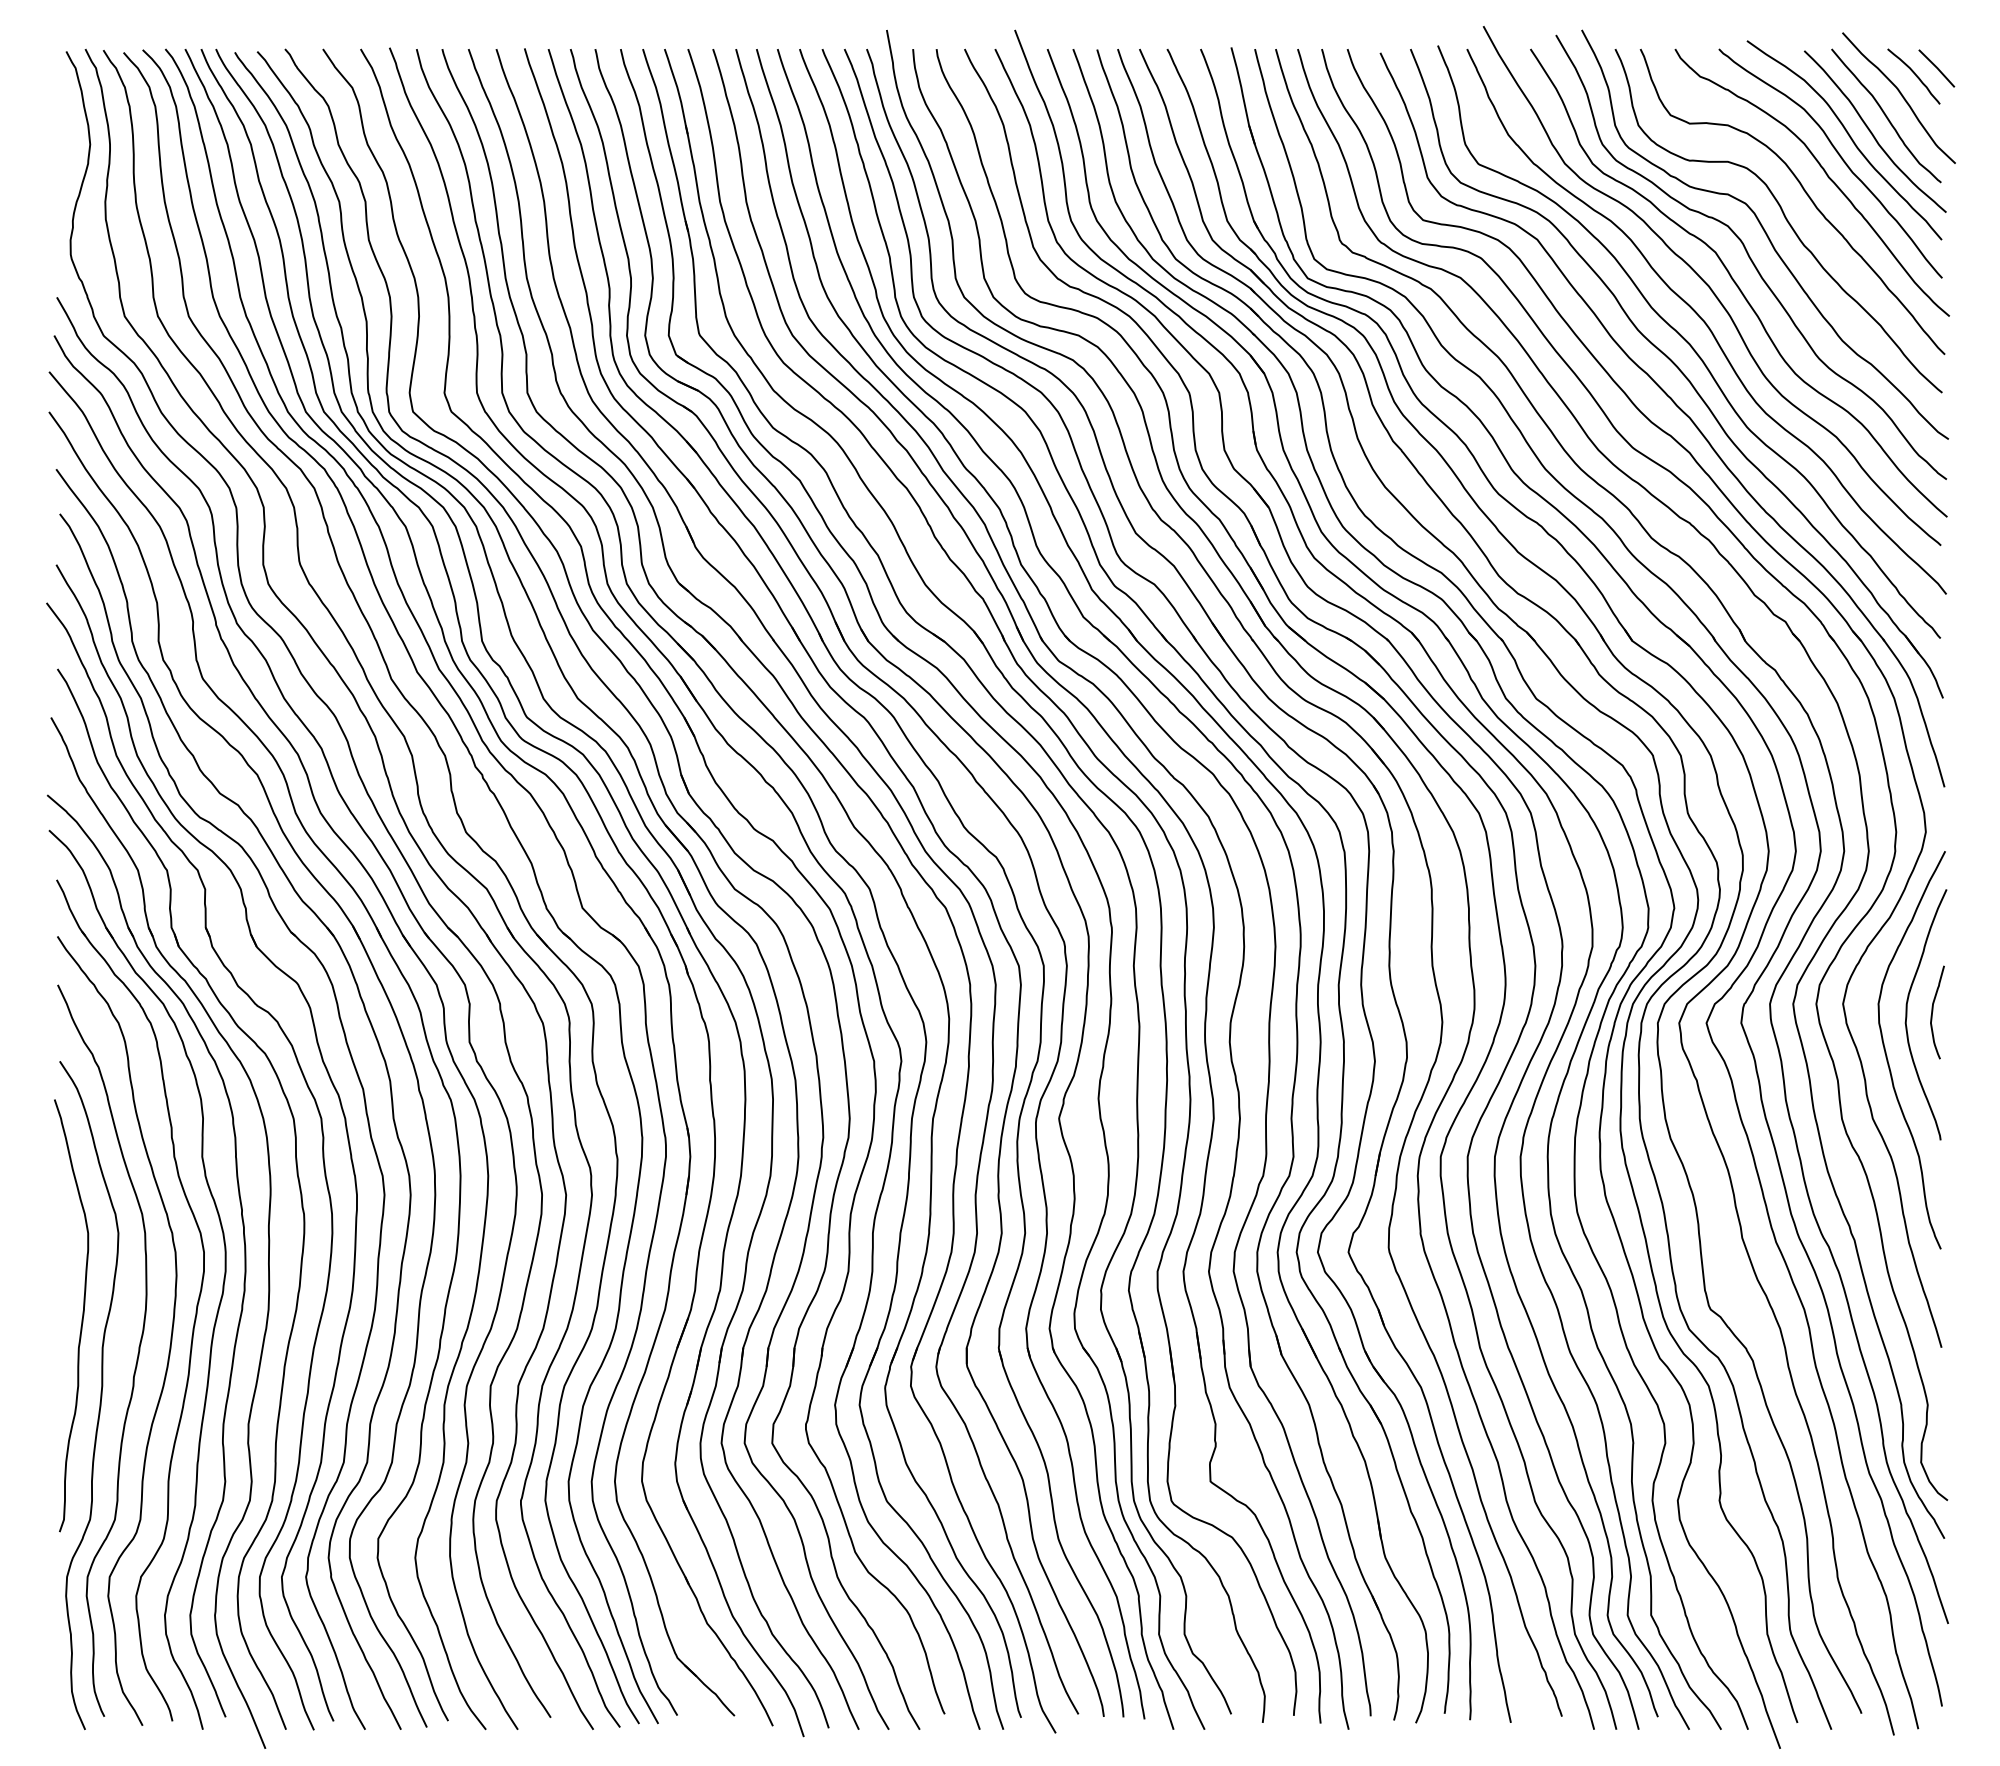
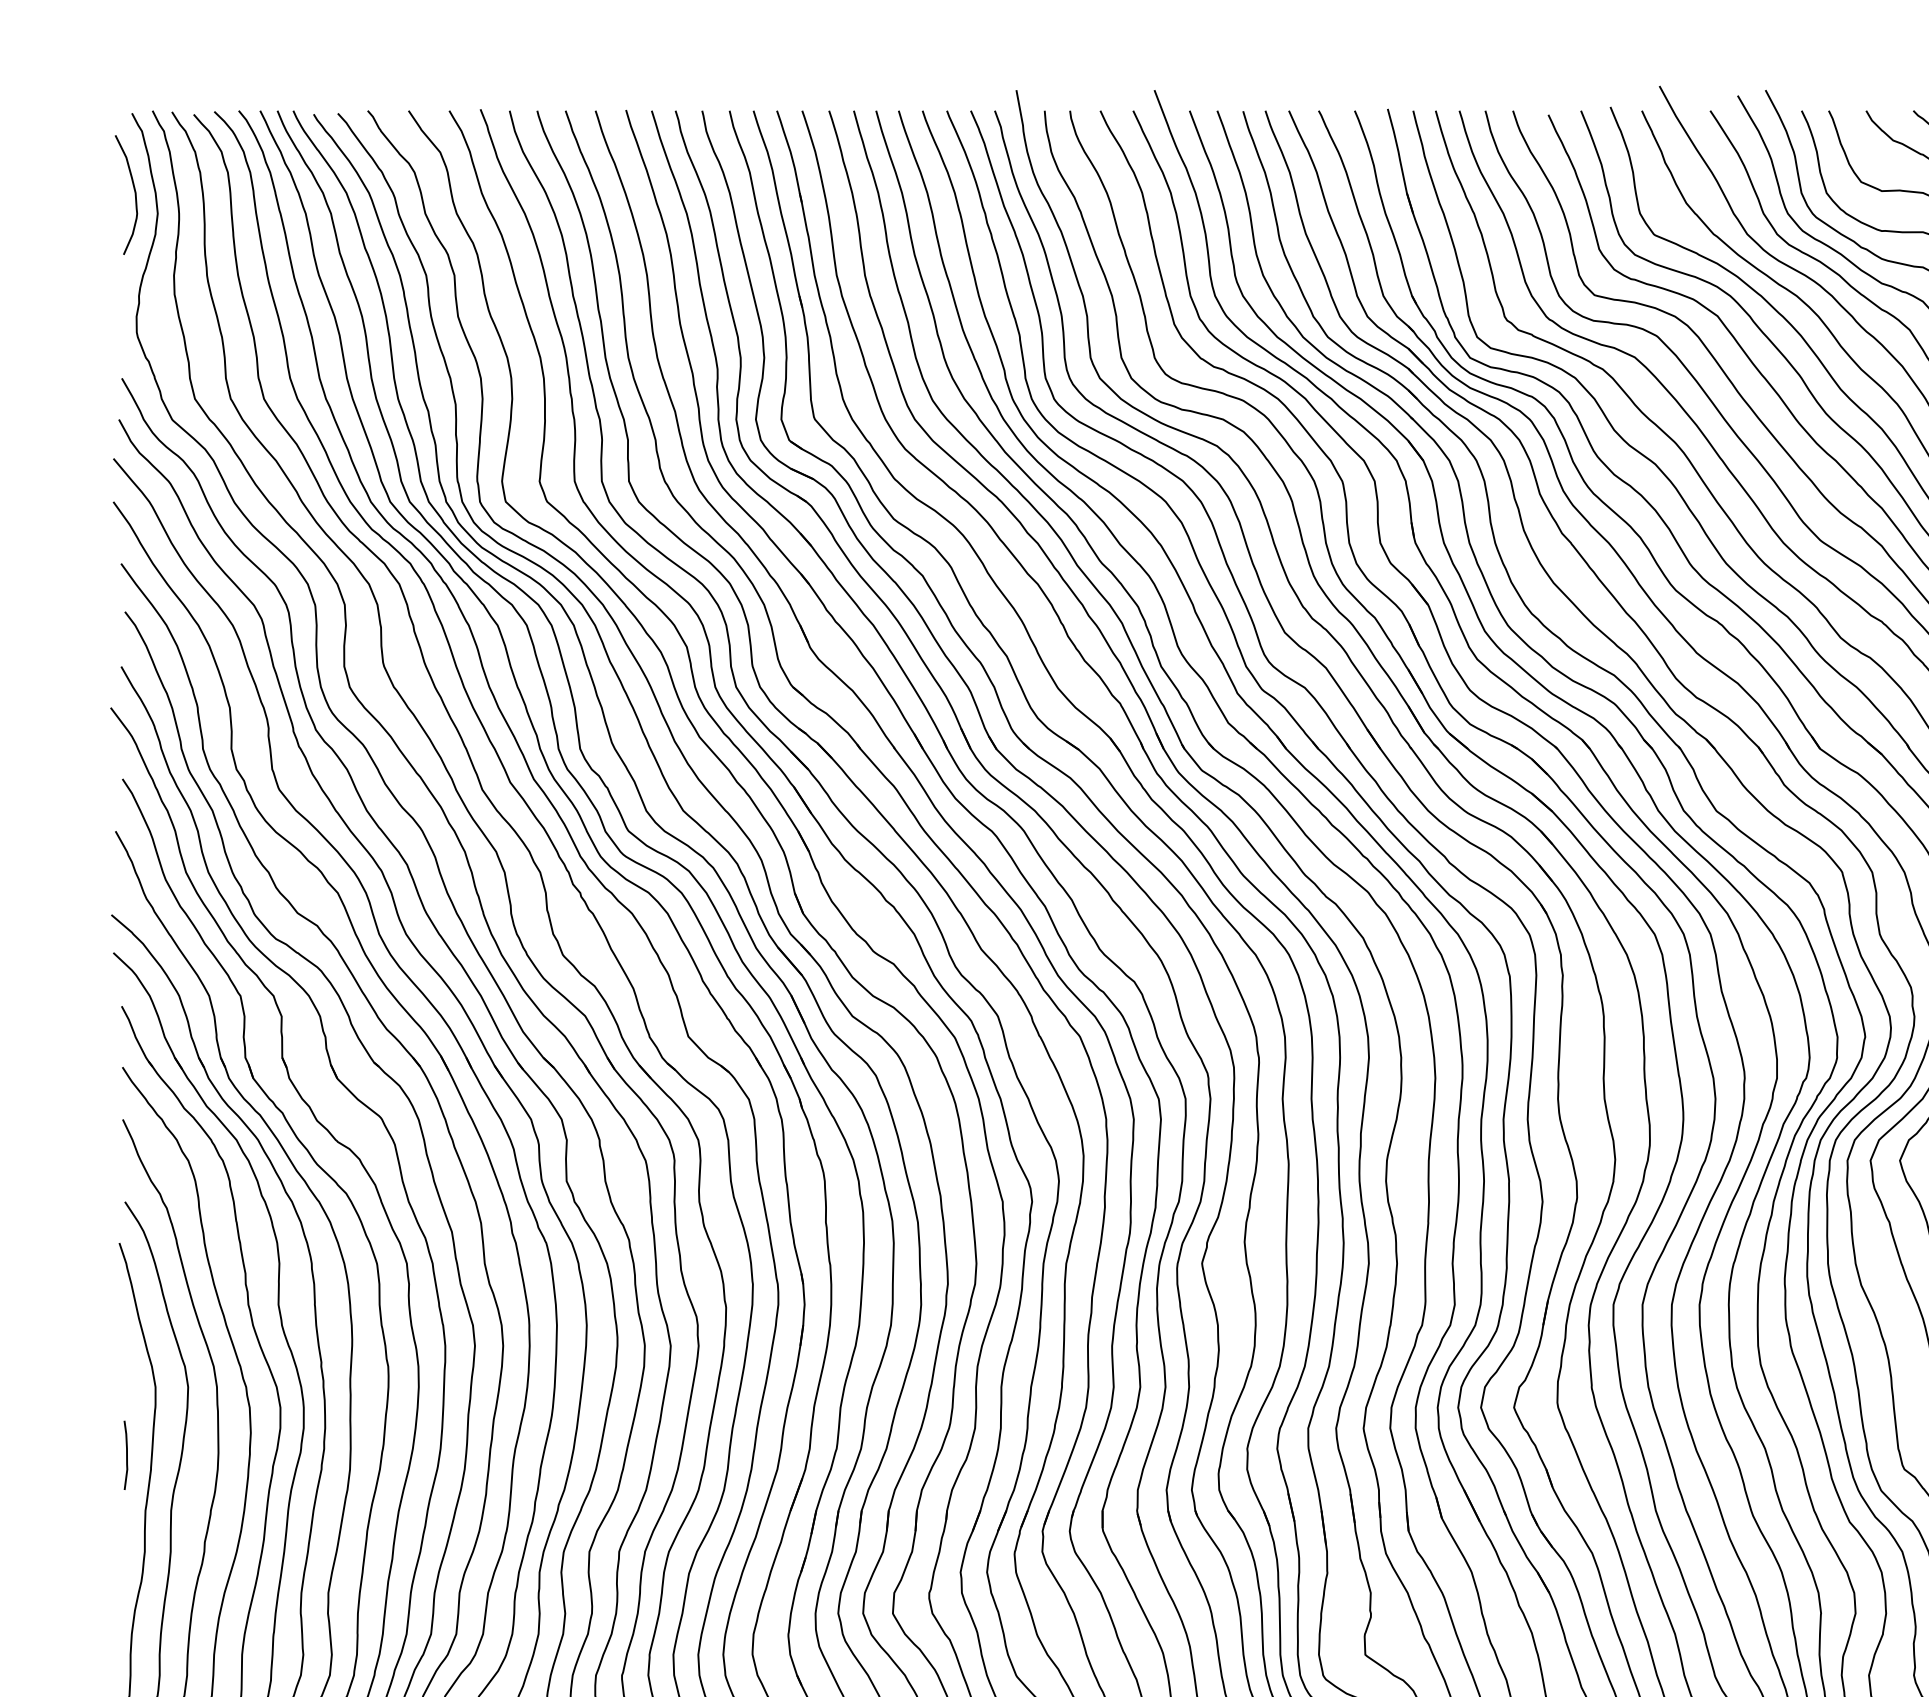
curve: (68, 126) -> (134, 194), added
curve: (60, 1296) -> (125, 1455), added

